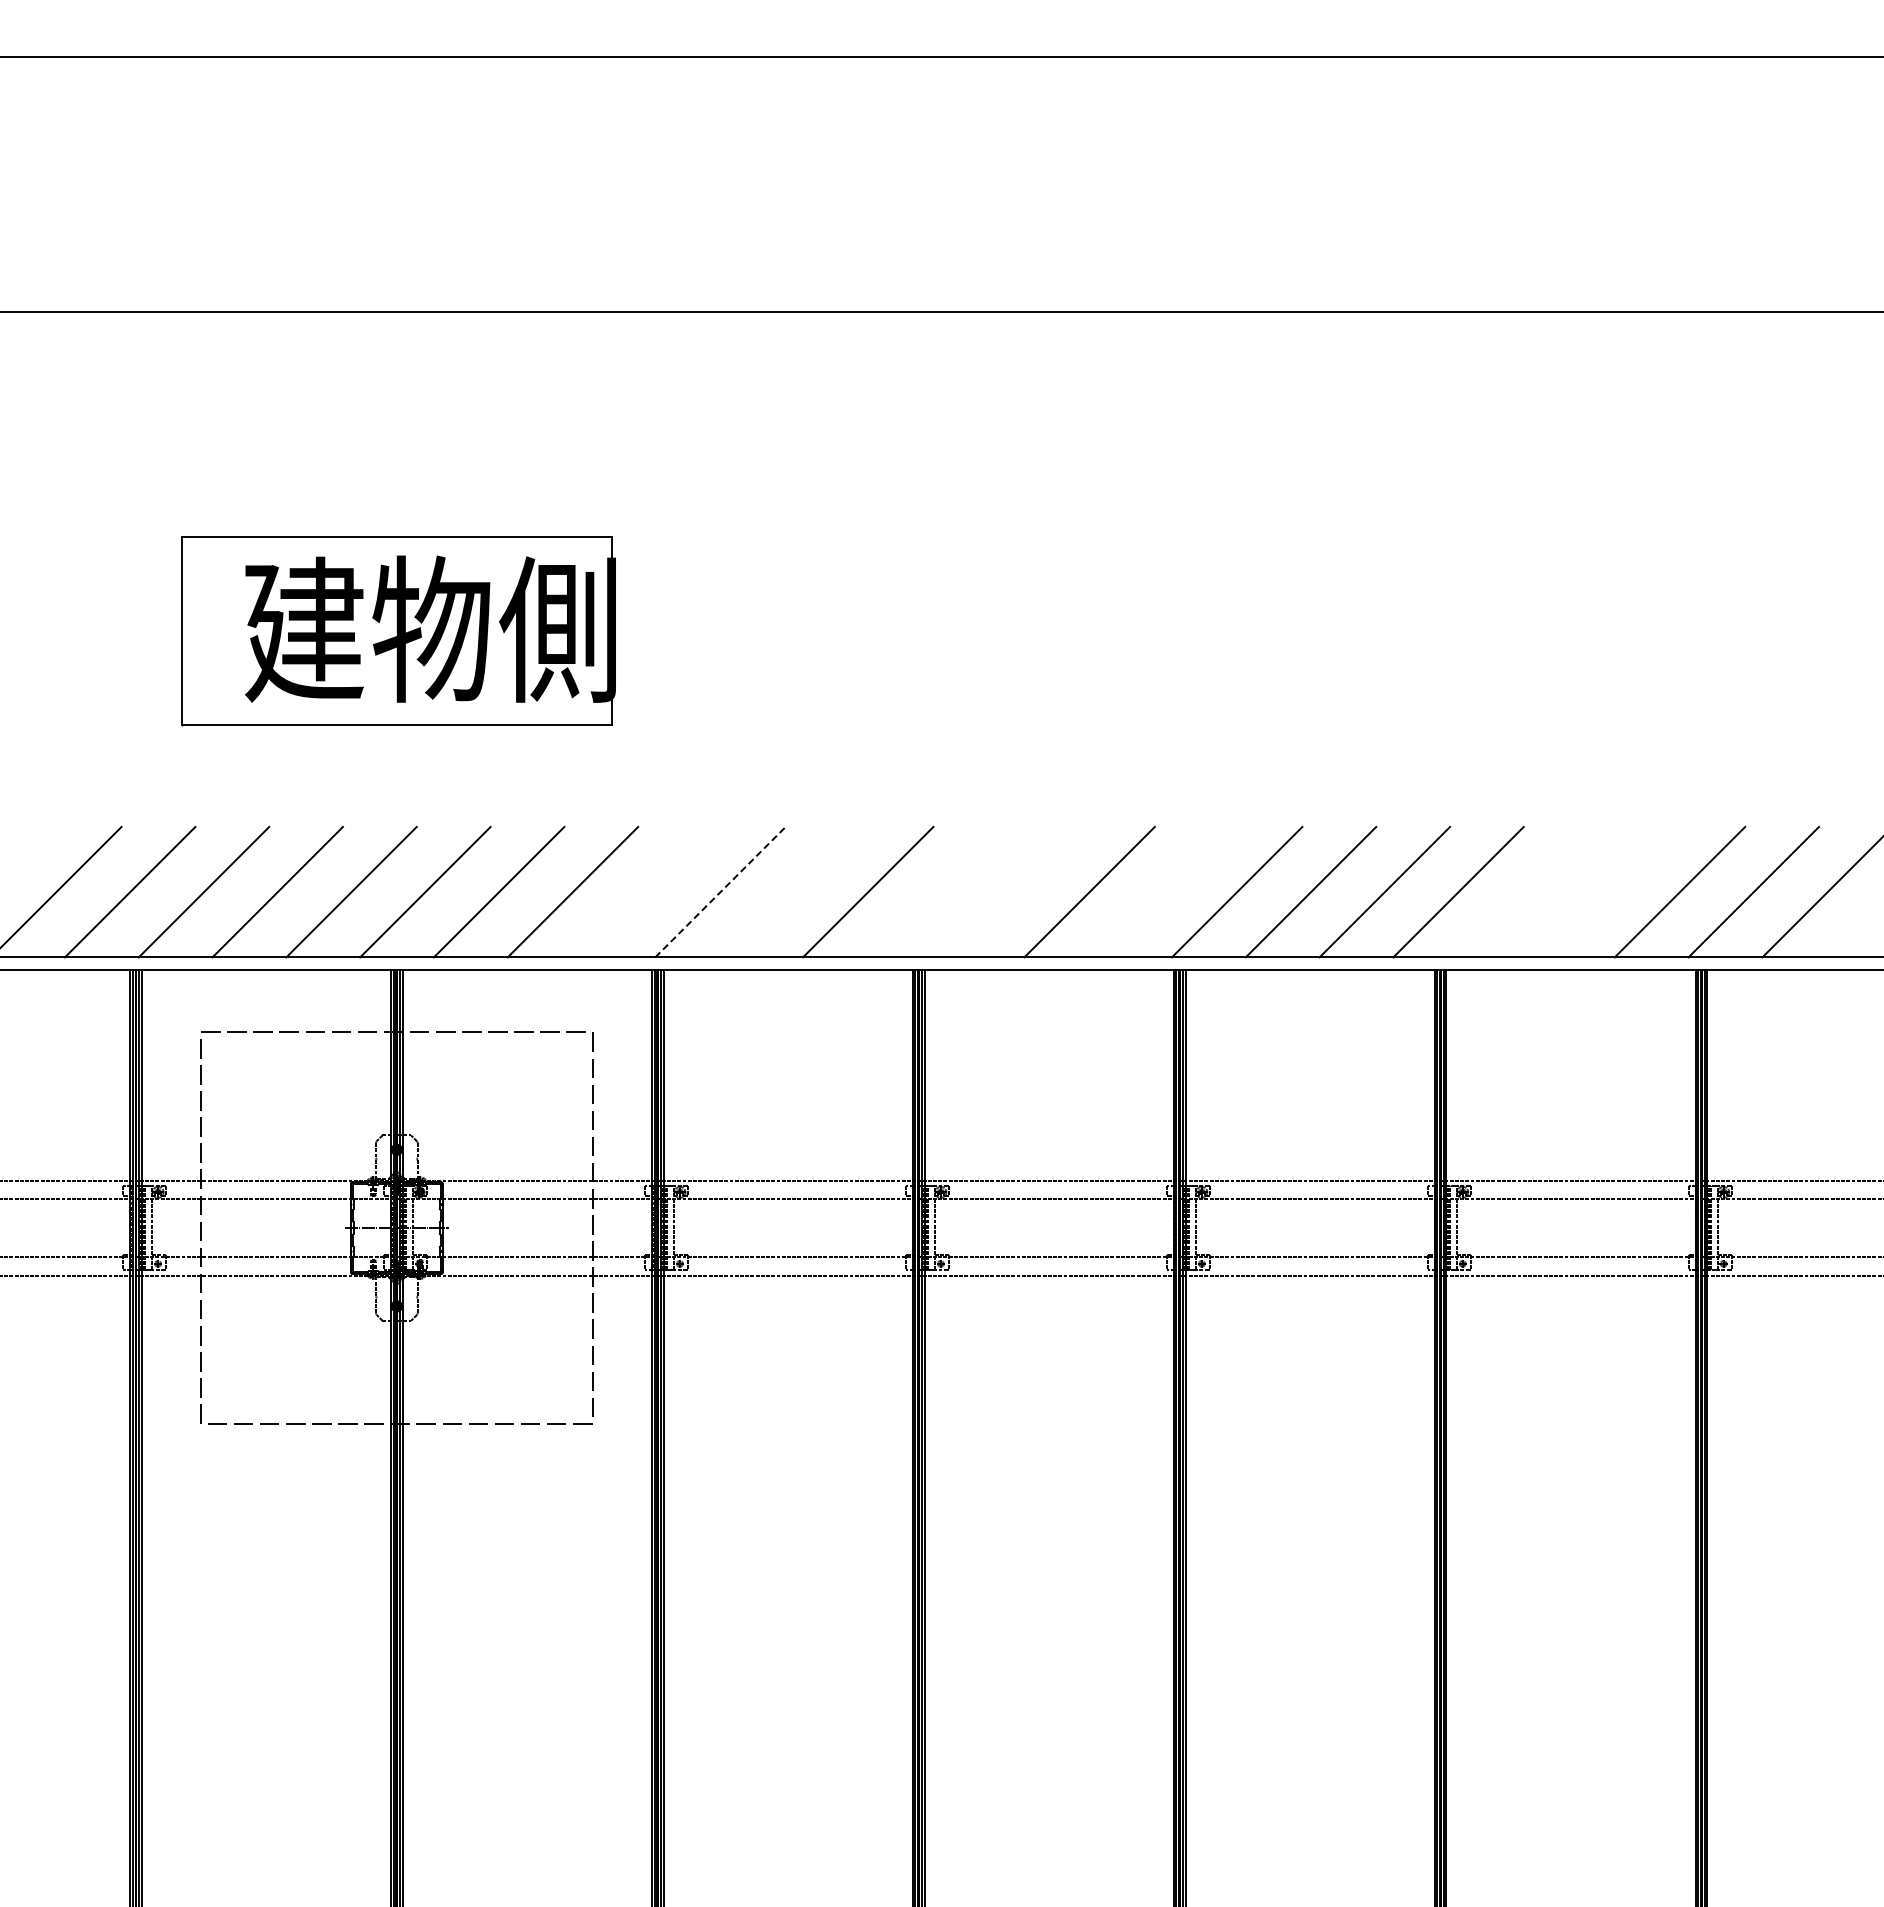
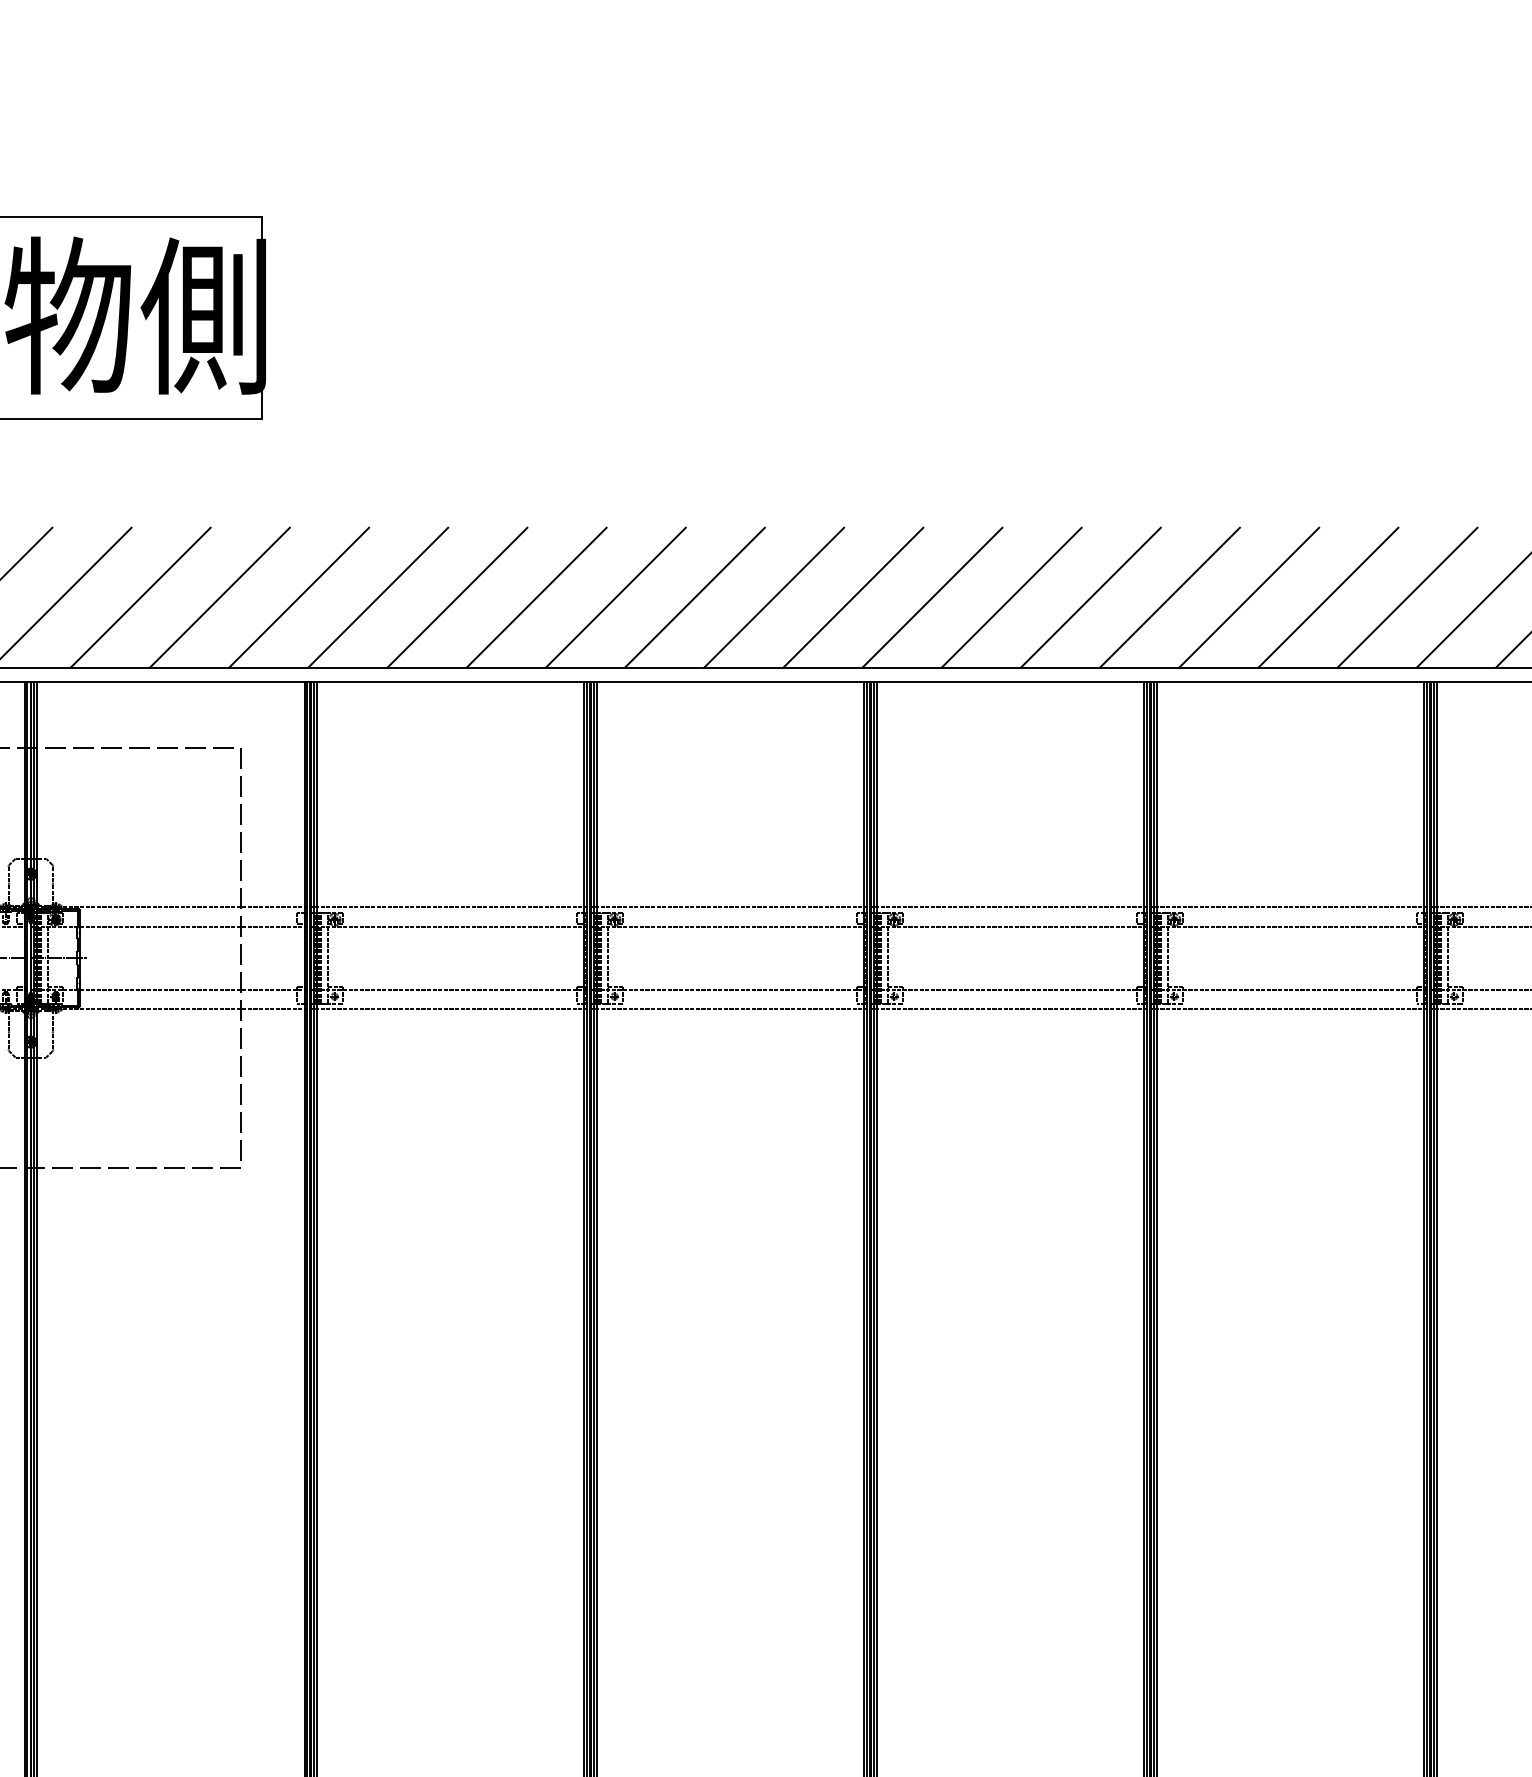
line: (646, 891) -> (298, 597), added
line: (720, 891) -> (378, 597), dashed -> solid
line: (794, 891) -> (457, 597), added
line: (941, 891) -> (615, 597), added
line: (1015, 891) -> (694, 597), added
line: (1163, 891) -> (853, 597), added
line: (1532, 891) -> (1249, 597), added
line: (1606, 891) -> (1328, 597), added

